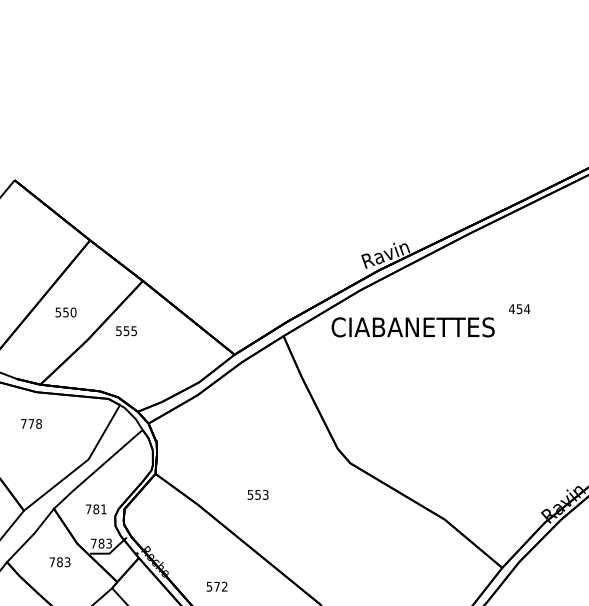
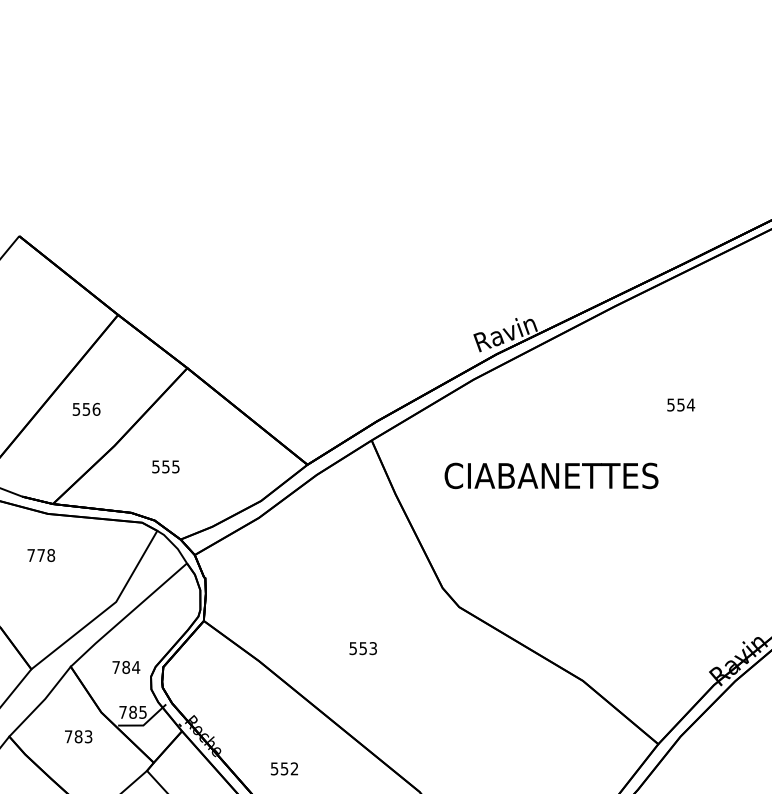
text: (511, 308) -> (670, 404), 454 -> 554
text: (73, 311) -> (96, 408), 550 -> 556
text: (413, 327) -> (551, 475), moved
text: (126, 330) -> (165, 466), moved
text: (257, 494) -> (362, 648), moved
text: (104, 509) -> (136, 667), 781 -> 784
text: (108, 542) -> (142, 711), 783 -> 785
text: (217, 586) -> (284, 768), 572 -> 552

